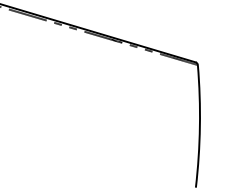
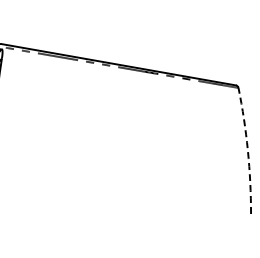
arc: (199, 126) -> (247, 150), solid -> dashed

